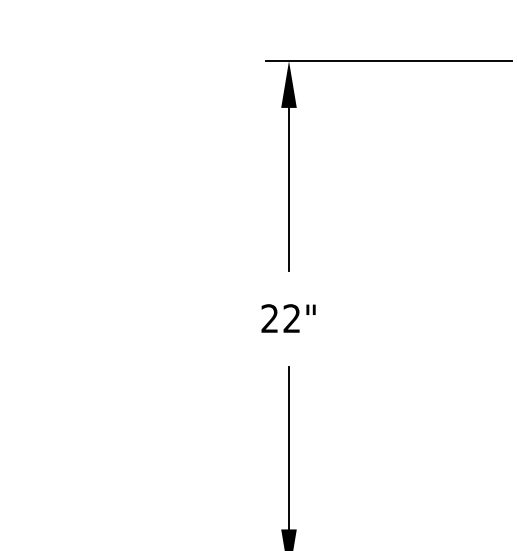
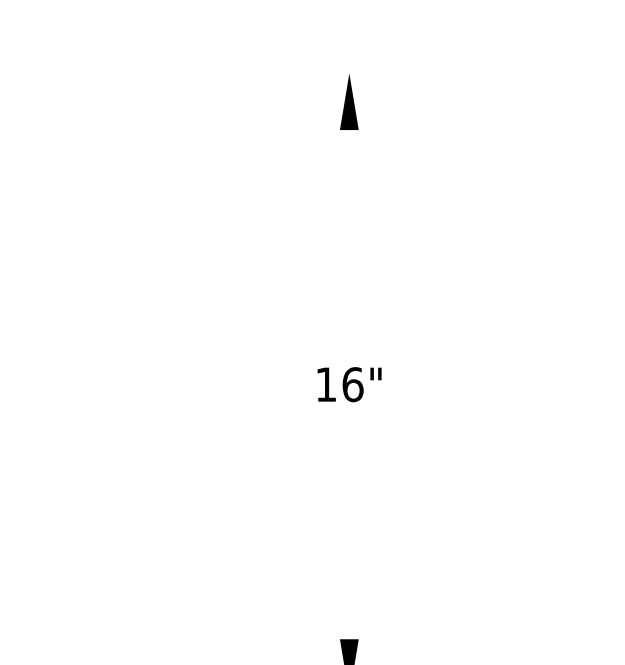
line: (388, 61) -> (469, 73), removed
line: (289, 189) -> (349, 228), removed
text: (280, 318) -> (339, 384), 22" -> 16"
line: (289, 447) -> (349, 540), removed

